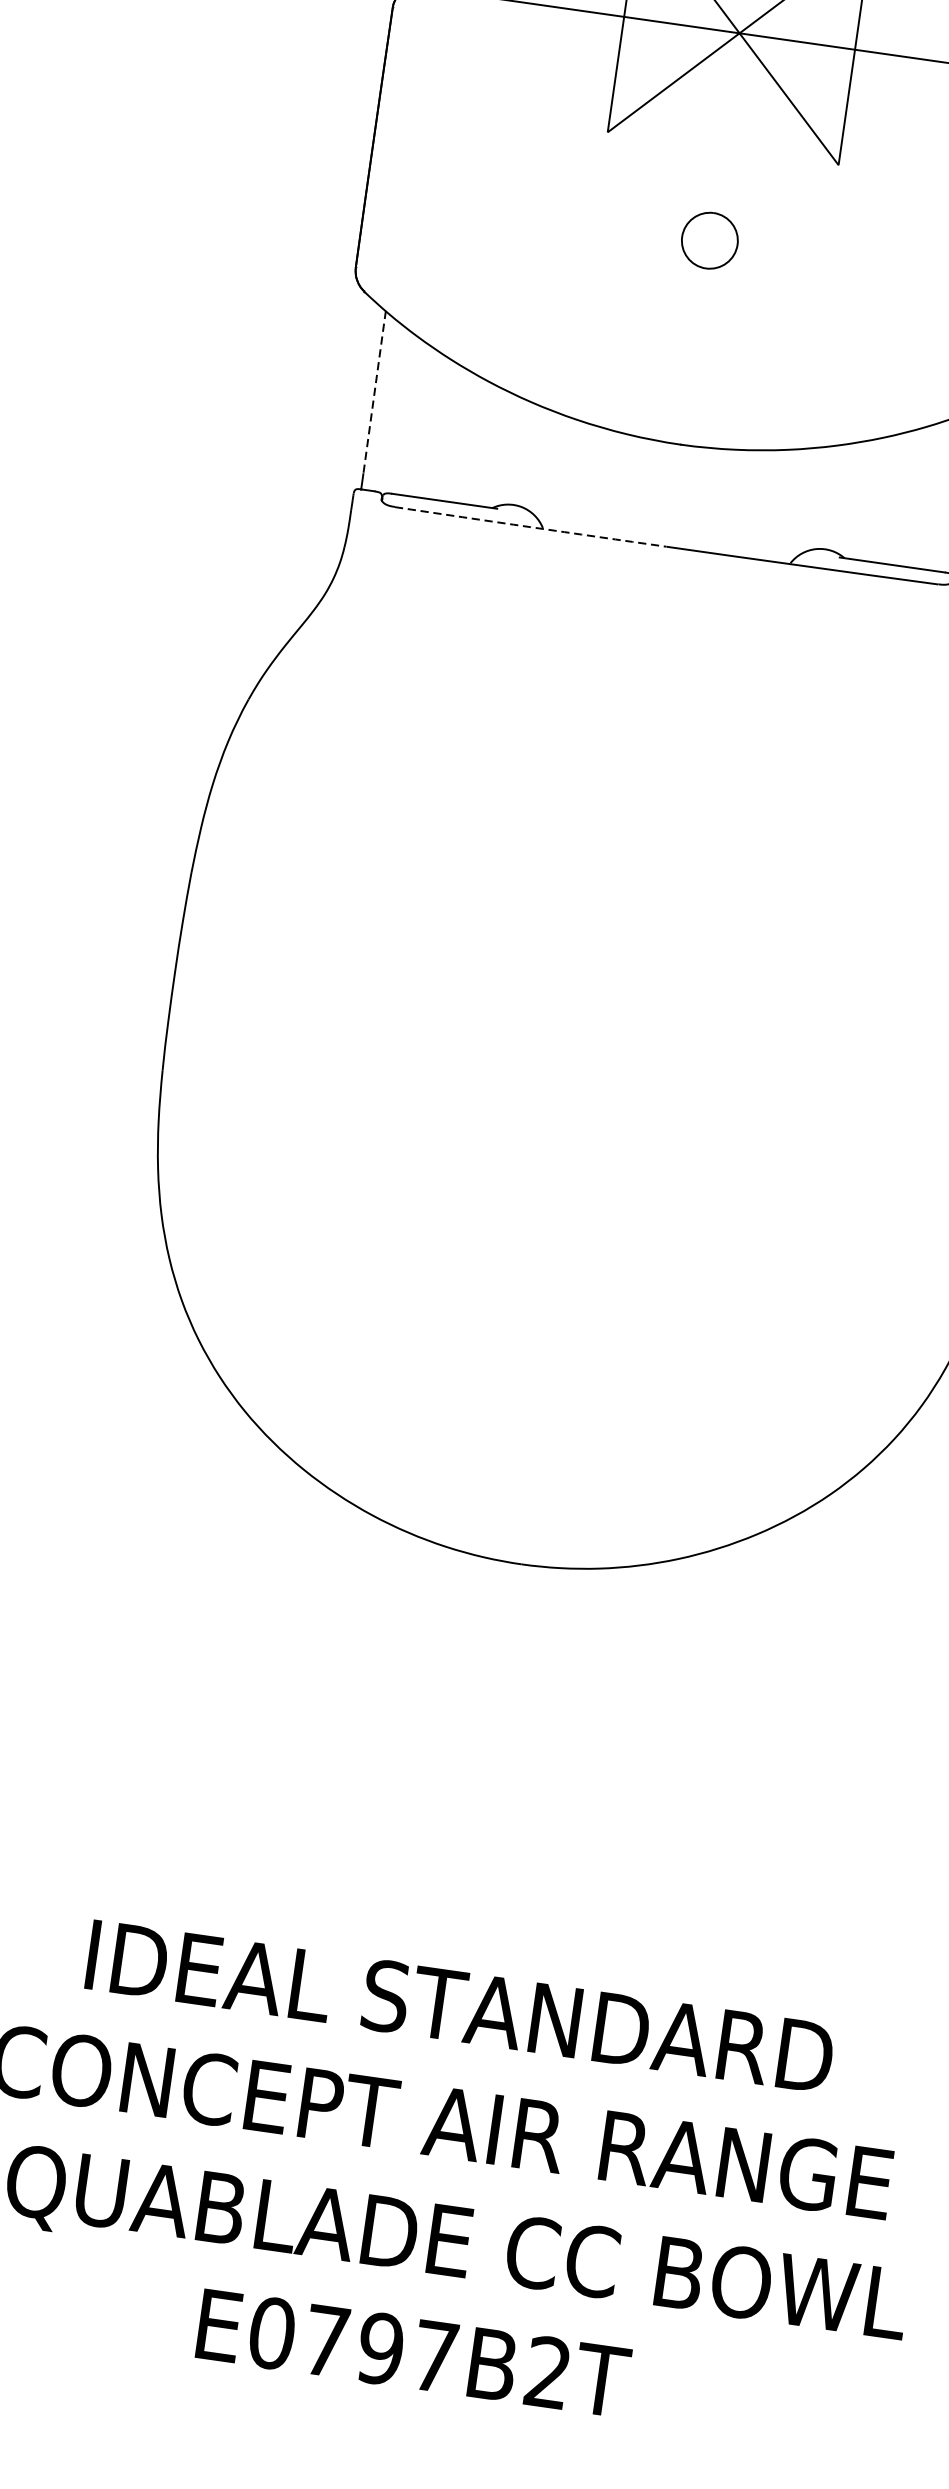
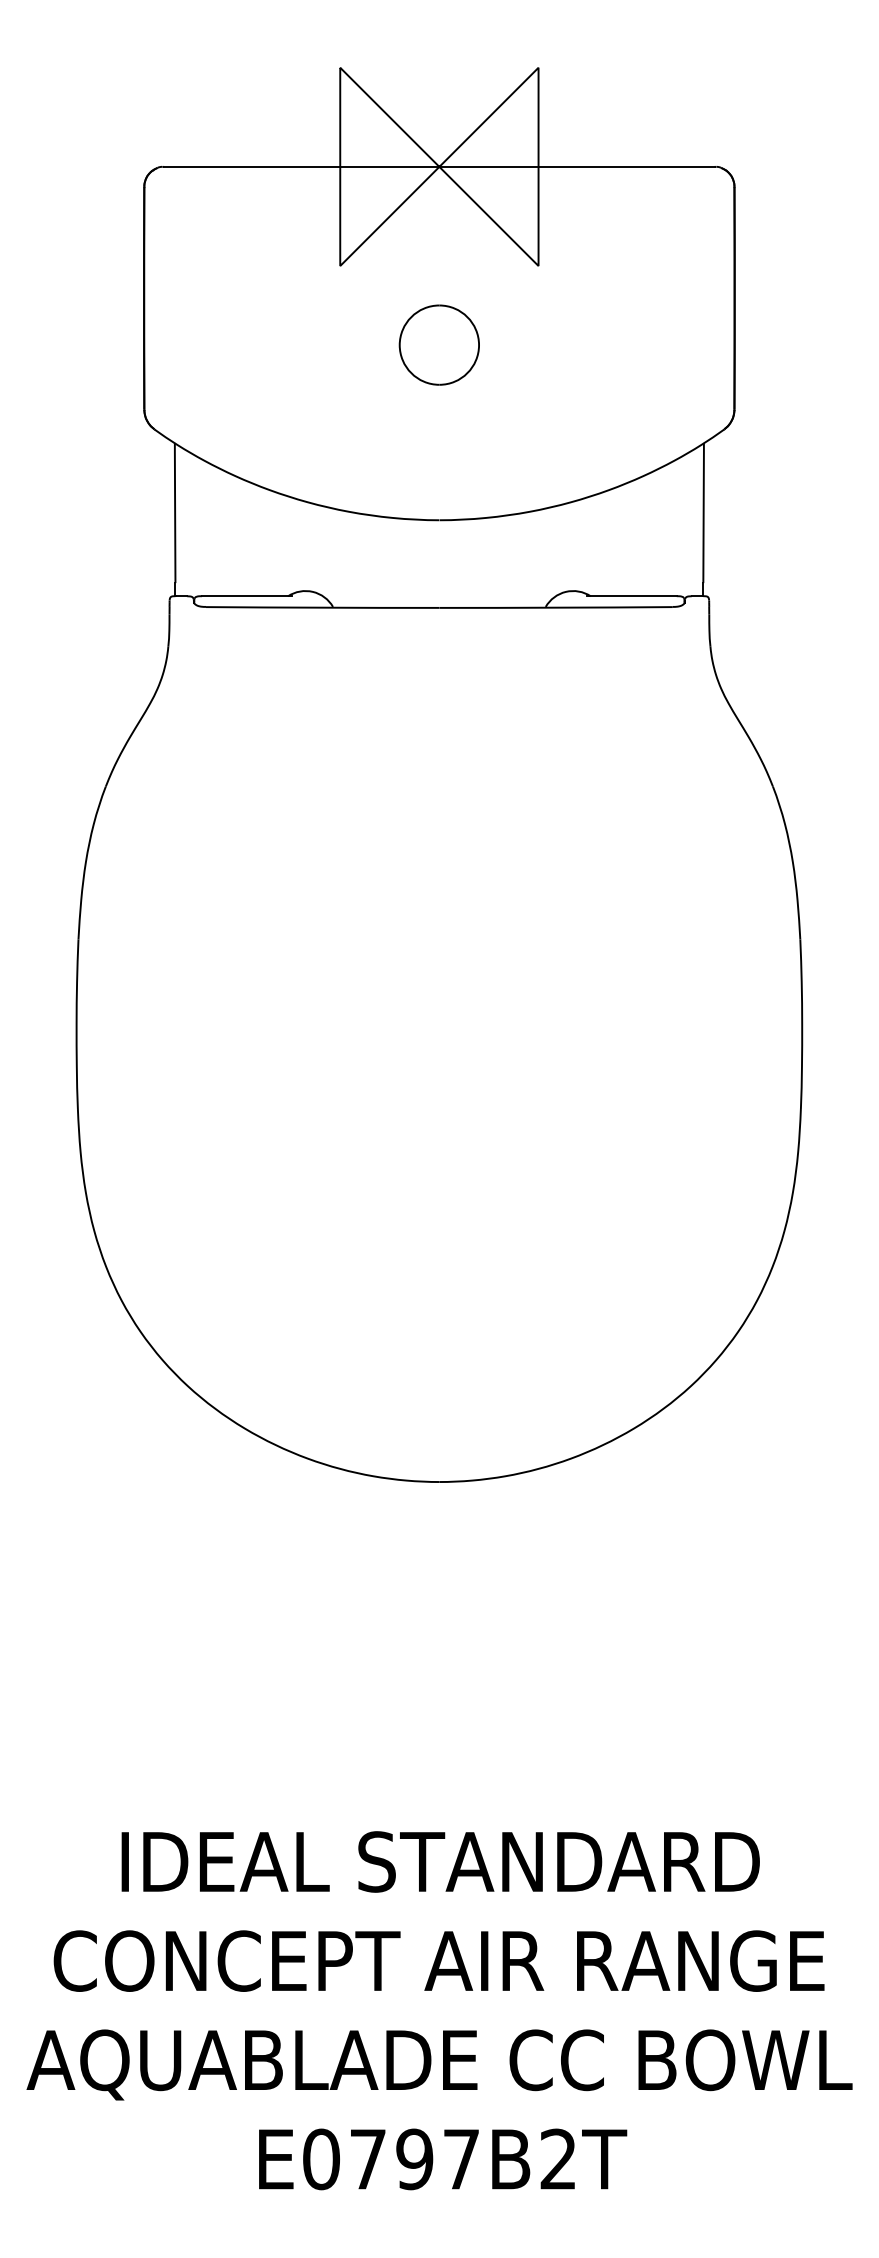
part: (709, 239) -> (438, 344), size x1.67
line: (375, 391) -> (175, 512), dashed -> solid
arc: (530, 526) -> (322, 607), dashed -> solid

